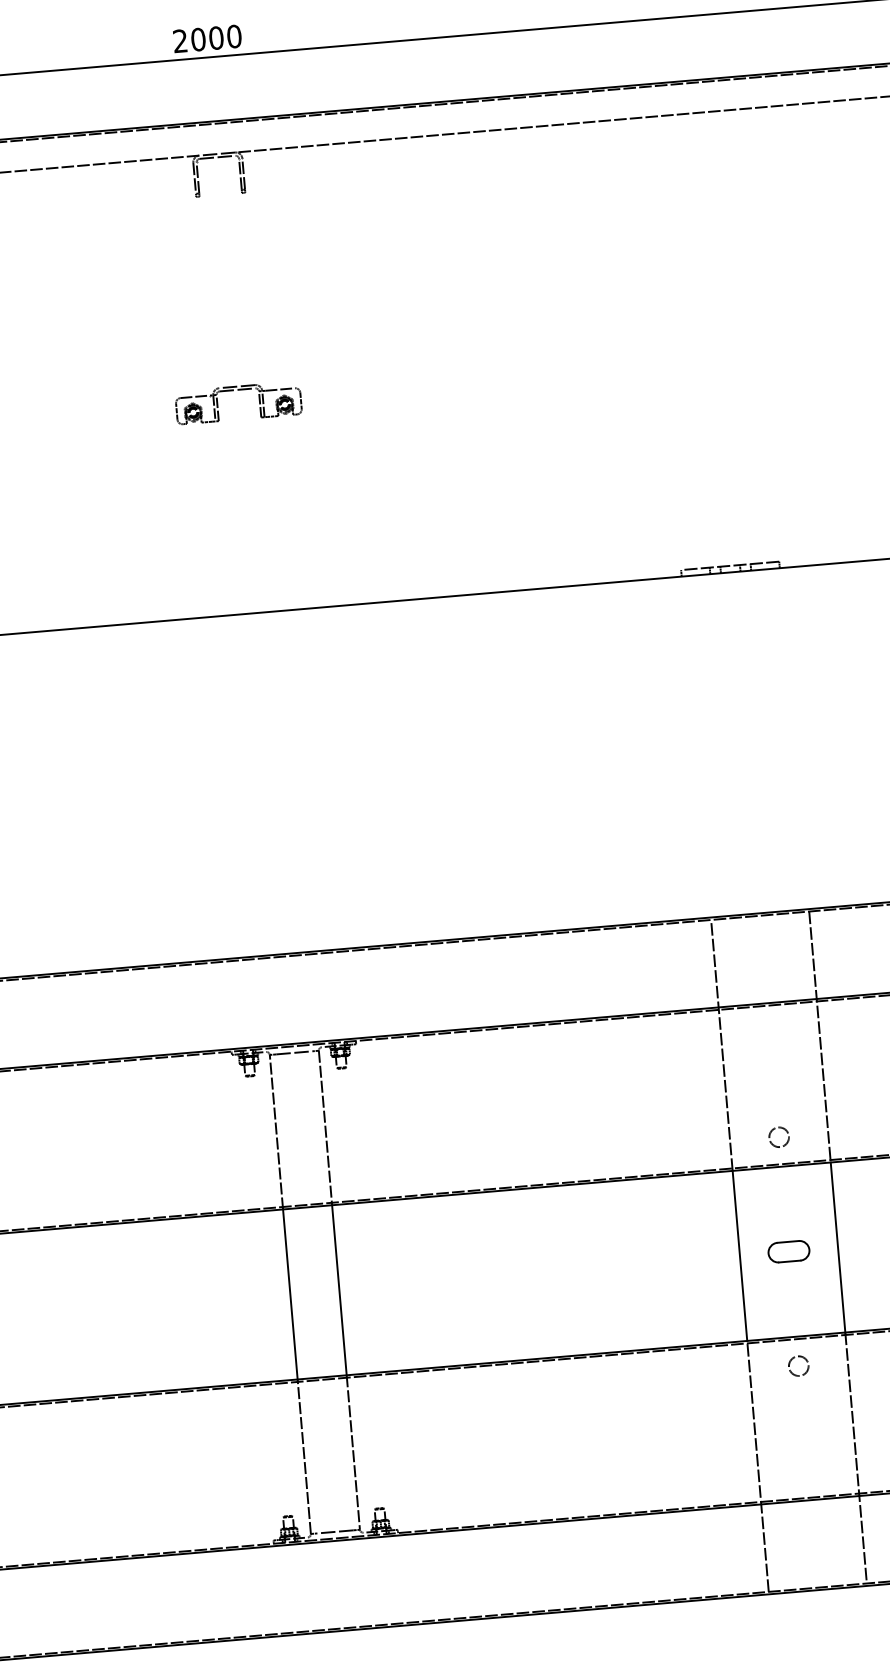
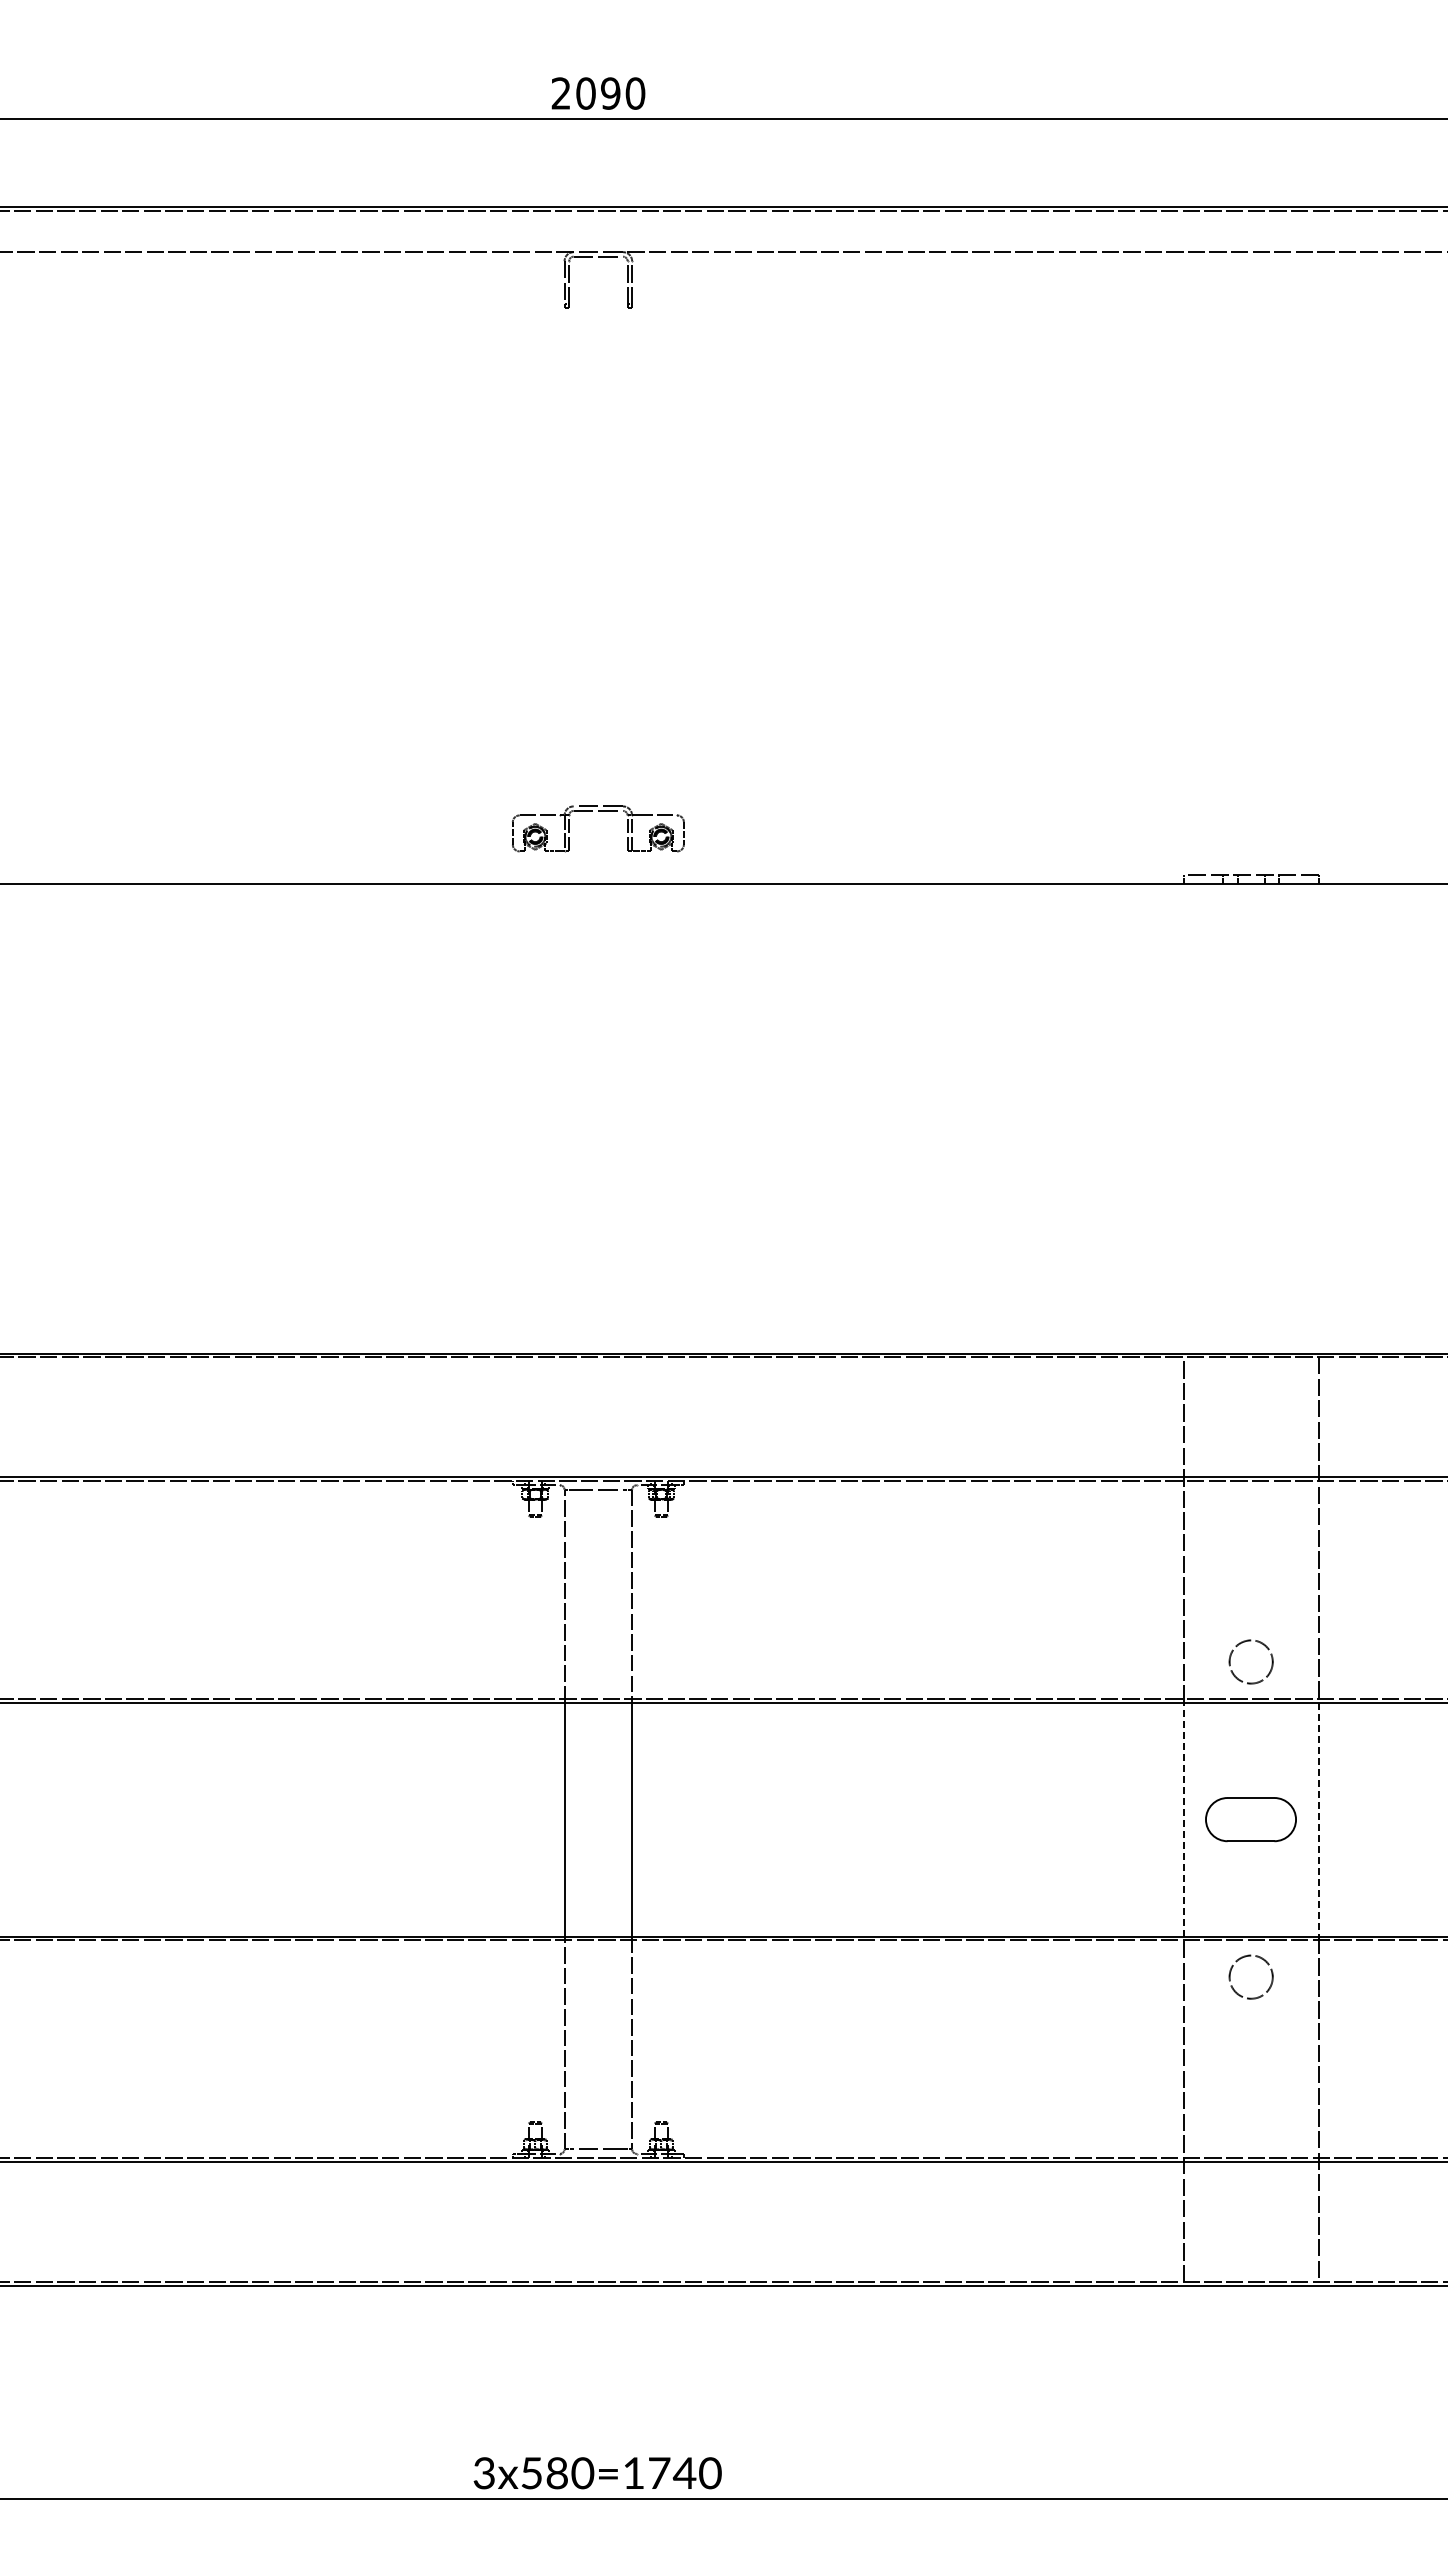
text: (216, 38) -> (610, 93), 2000 -> 2090
part: (237, 390) -> (598, 811), moved
circle: (778, 1136) -> (1250, 1661), size x1.6
line: (837, 1248) -> (1318, 1820), solid -> dashed
part: (789, 1251) -> (1251, 1819), size x1.6
line: (739, 1255) -> (1183, 1819), solid -> dashed
circle: (798, 1365) -> (1250, 1976), size x1.6

